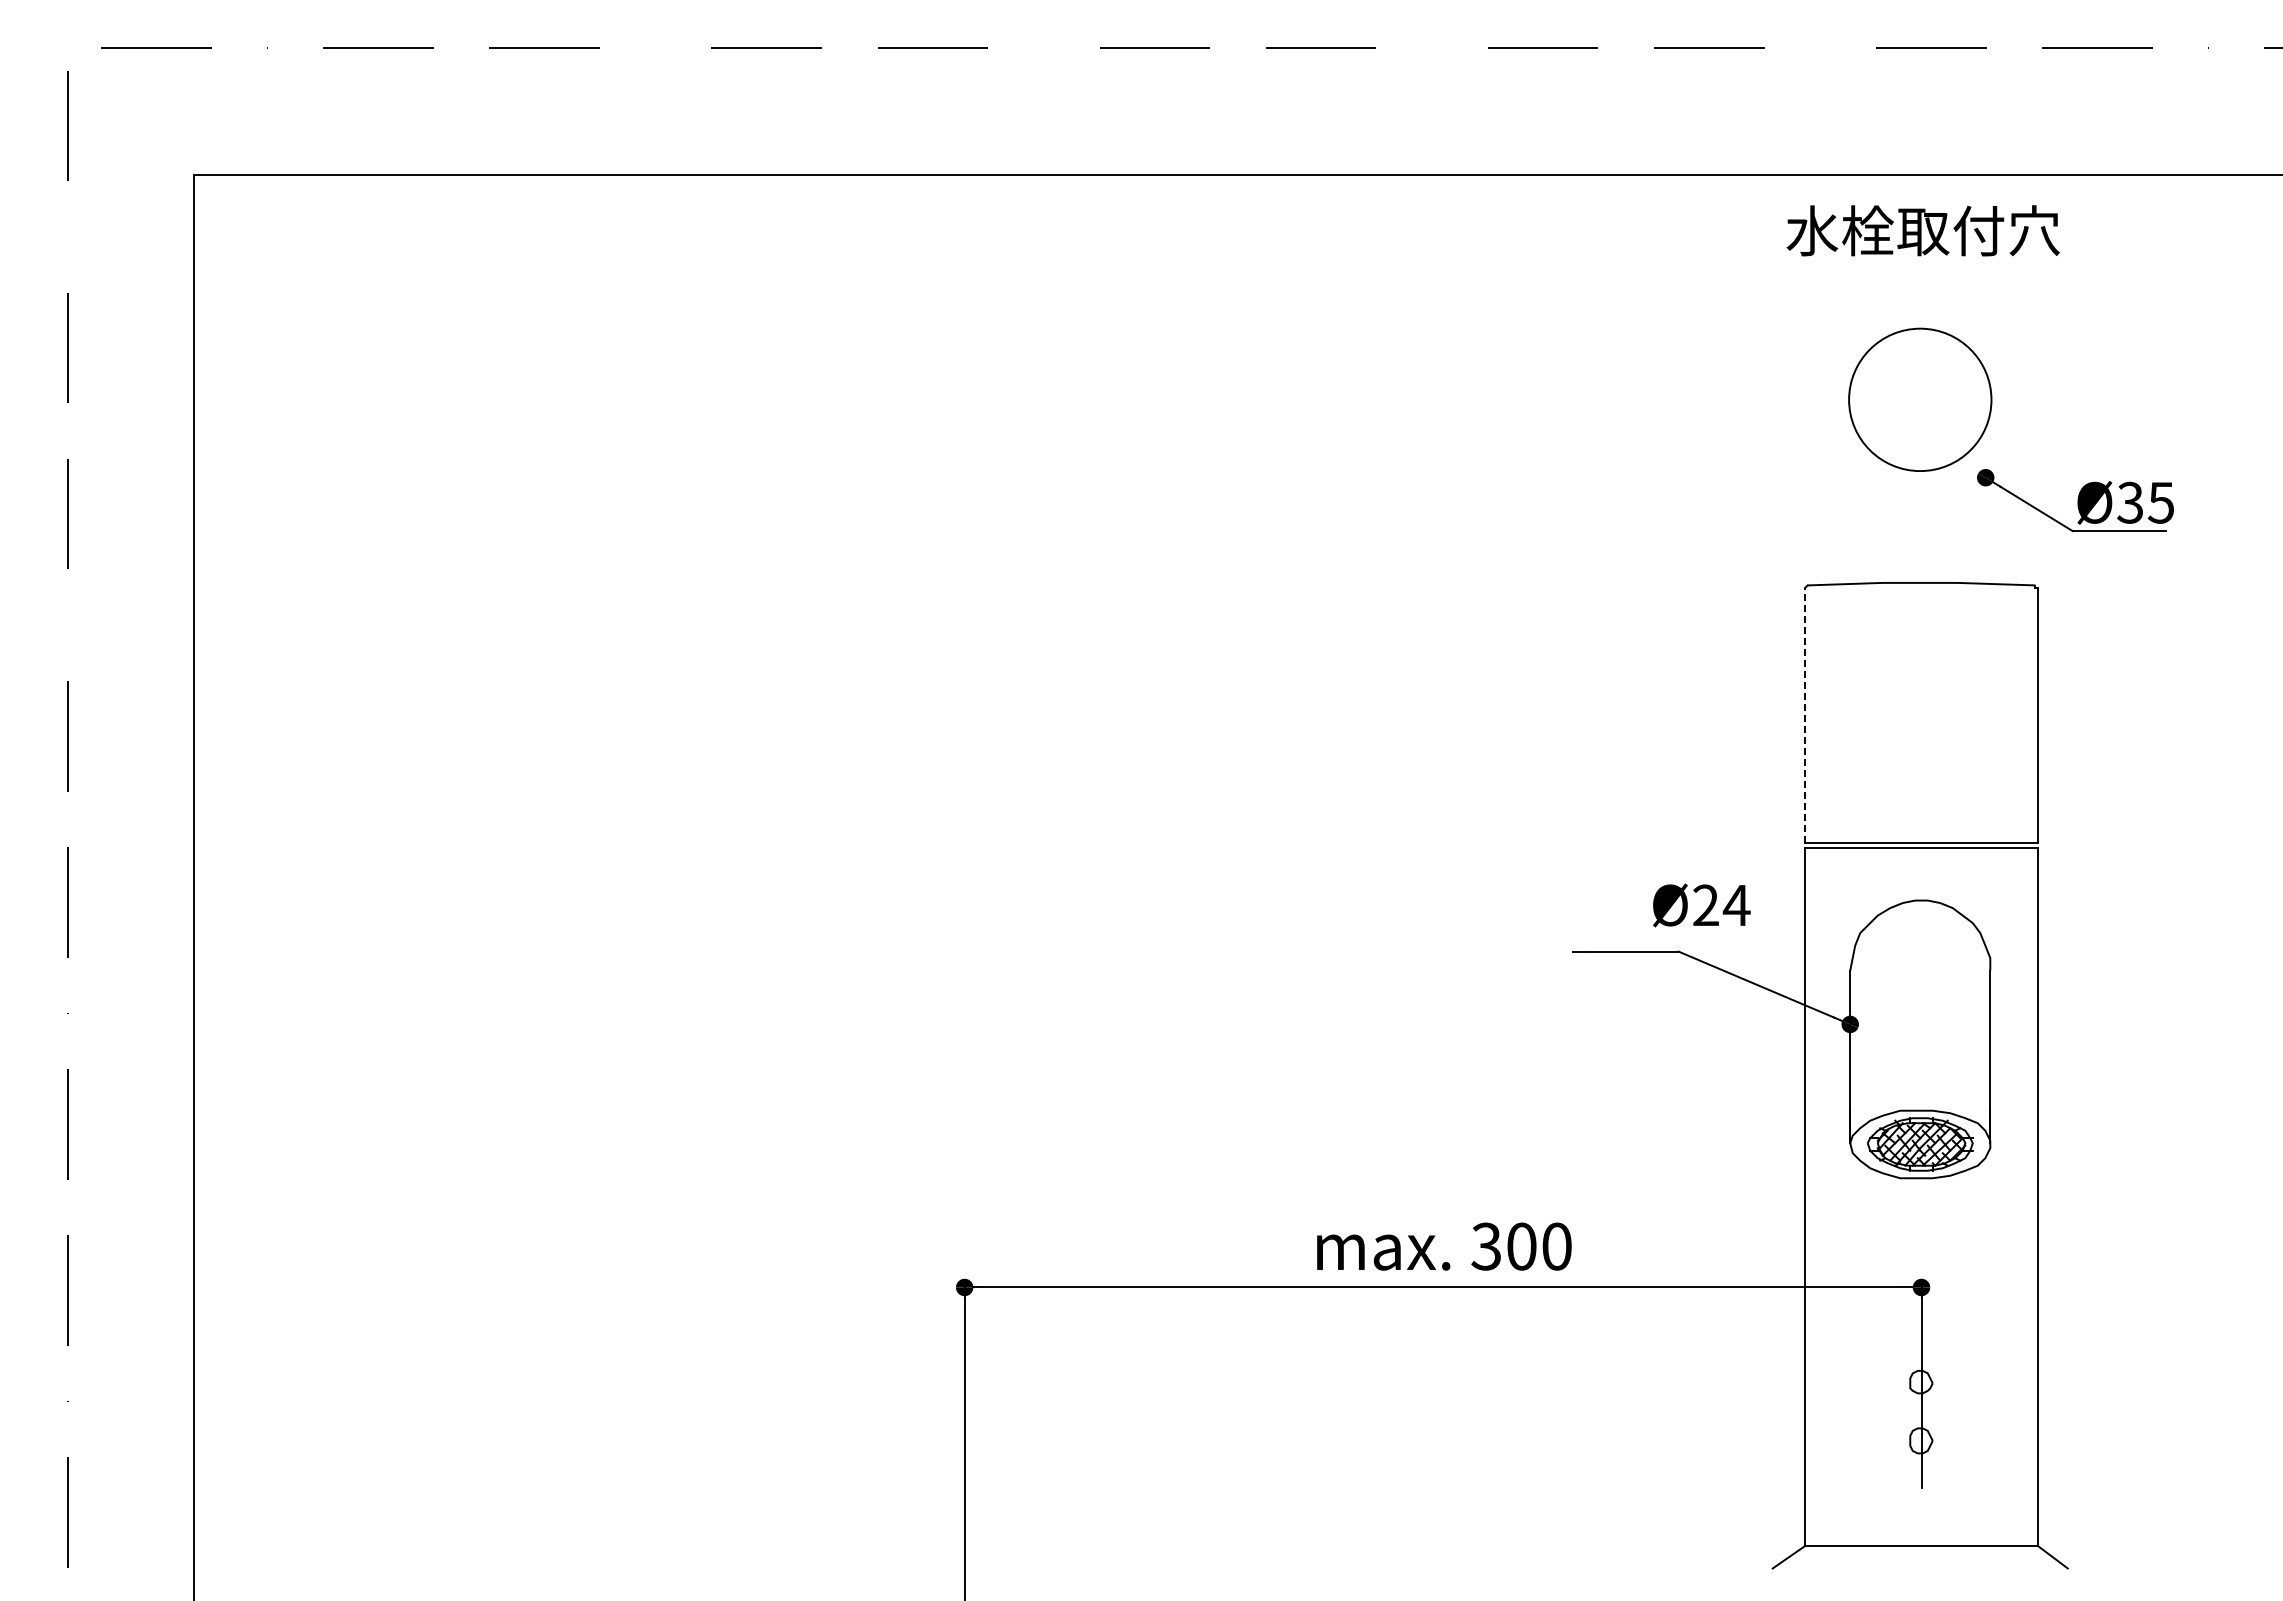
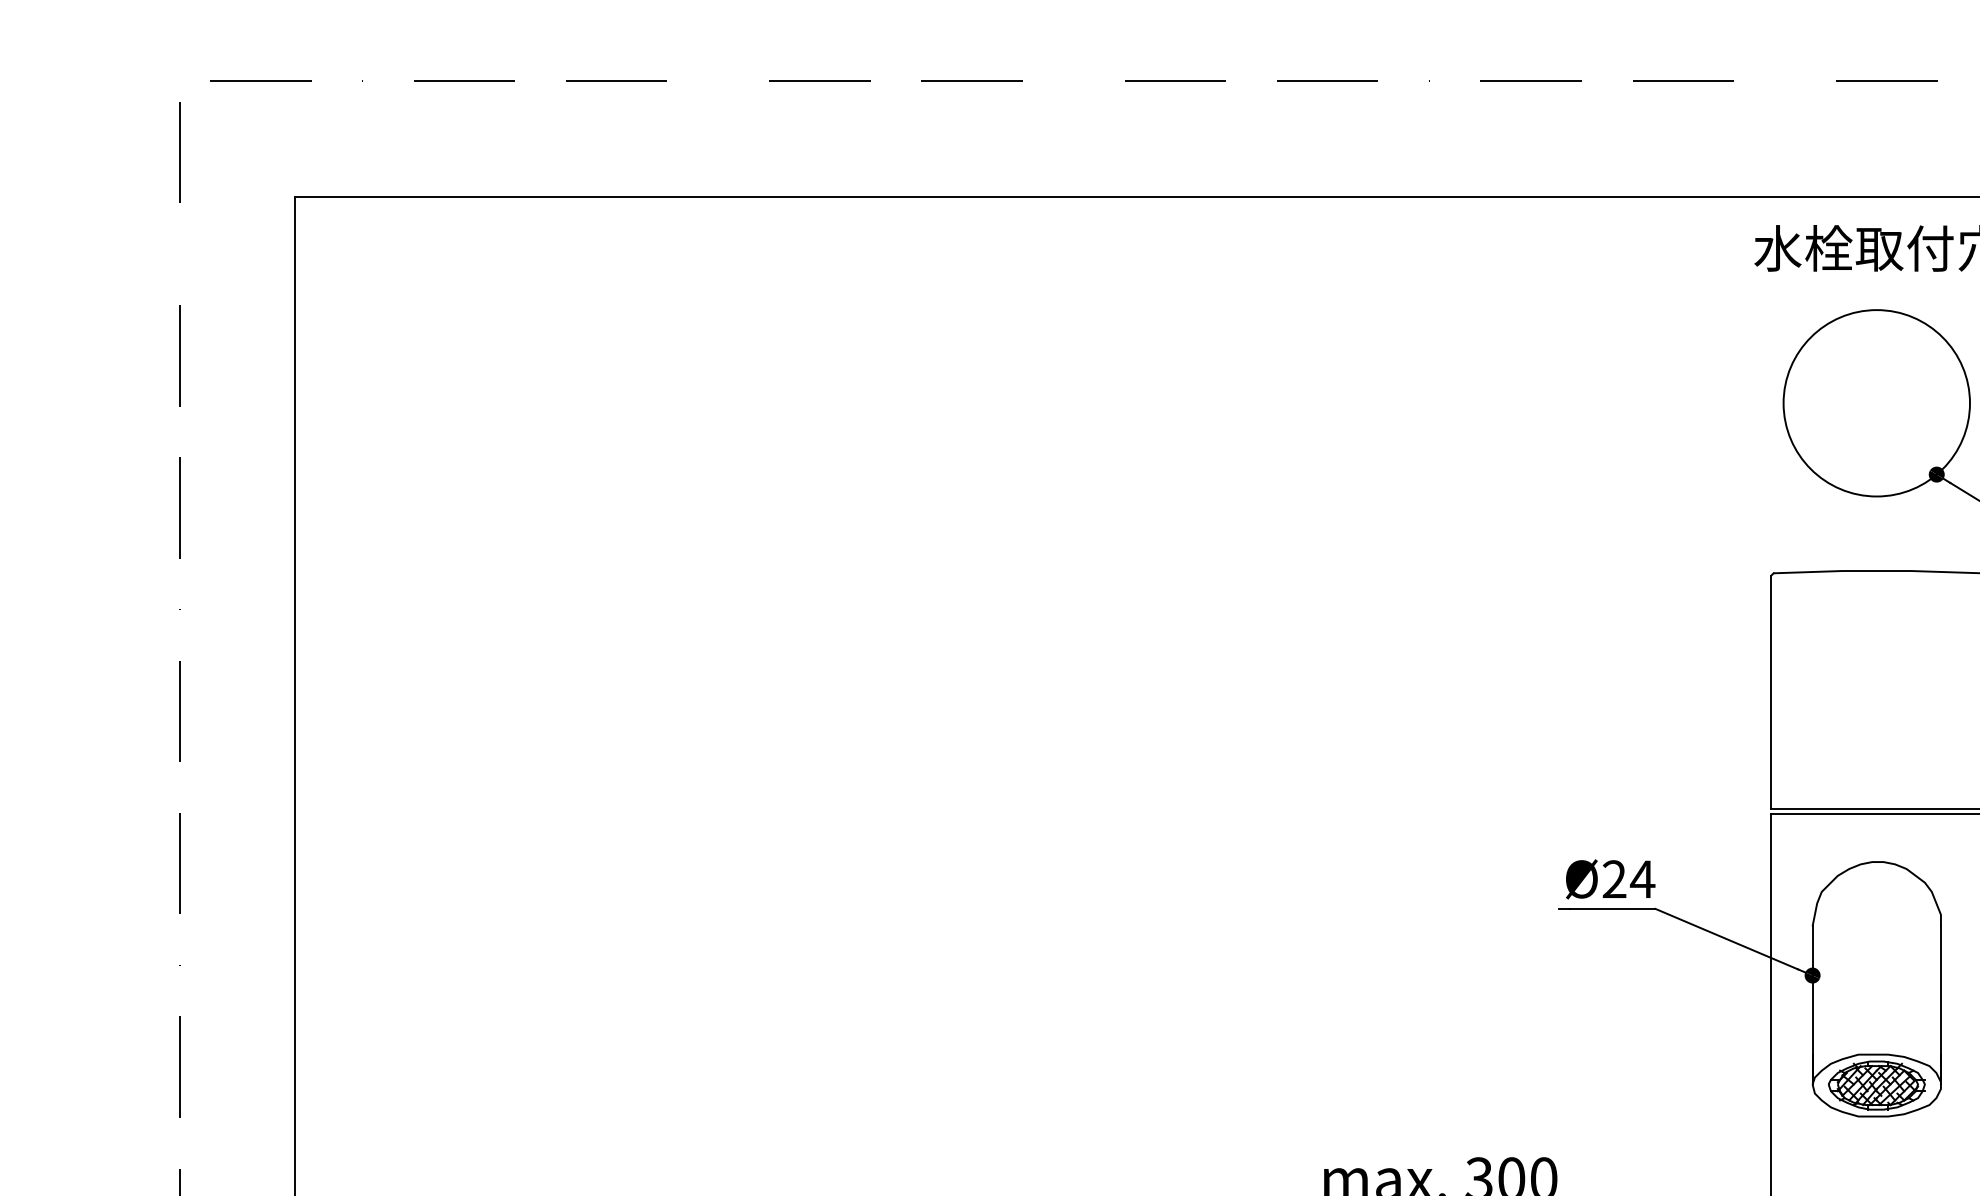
circle: (1919, 399) -> (1876, 402), size x1.43
line: (1805, 715) -> (1771, 692), dashed -> solid
text: (1701, 905) -> (1610, 879), moved

